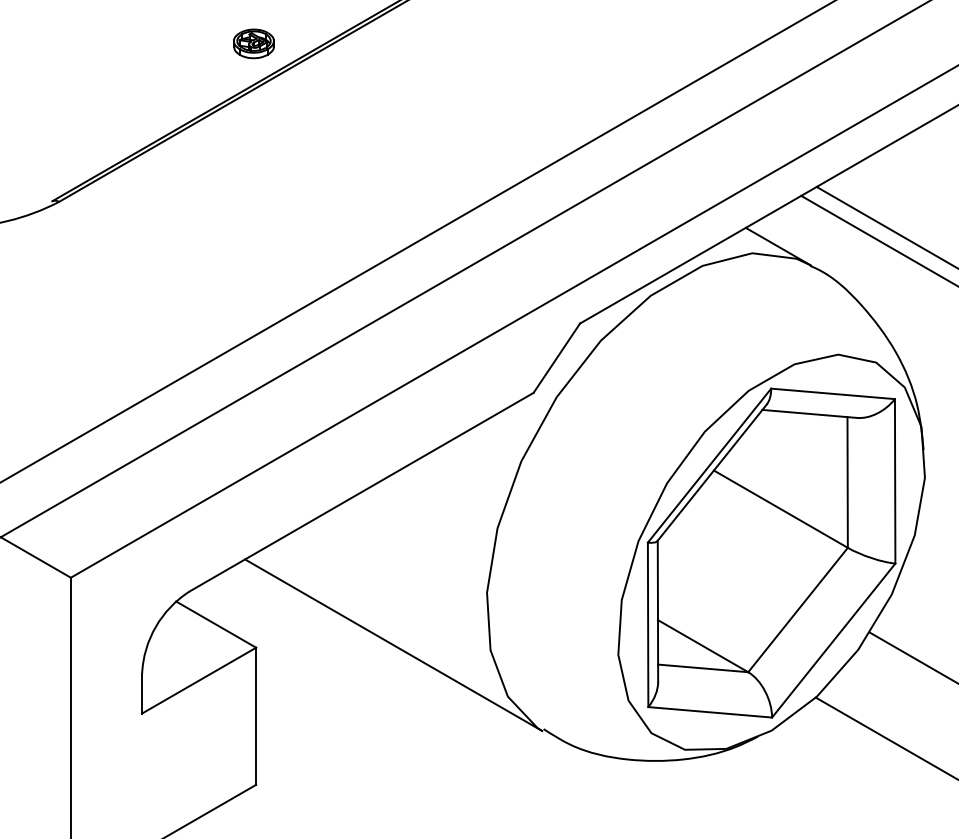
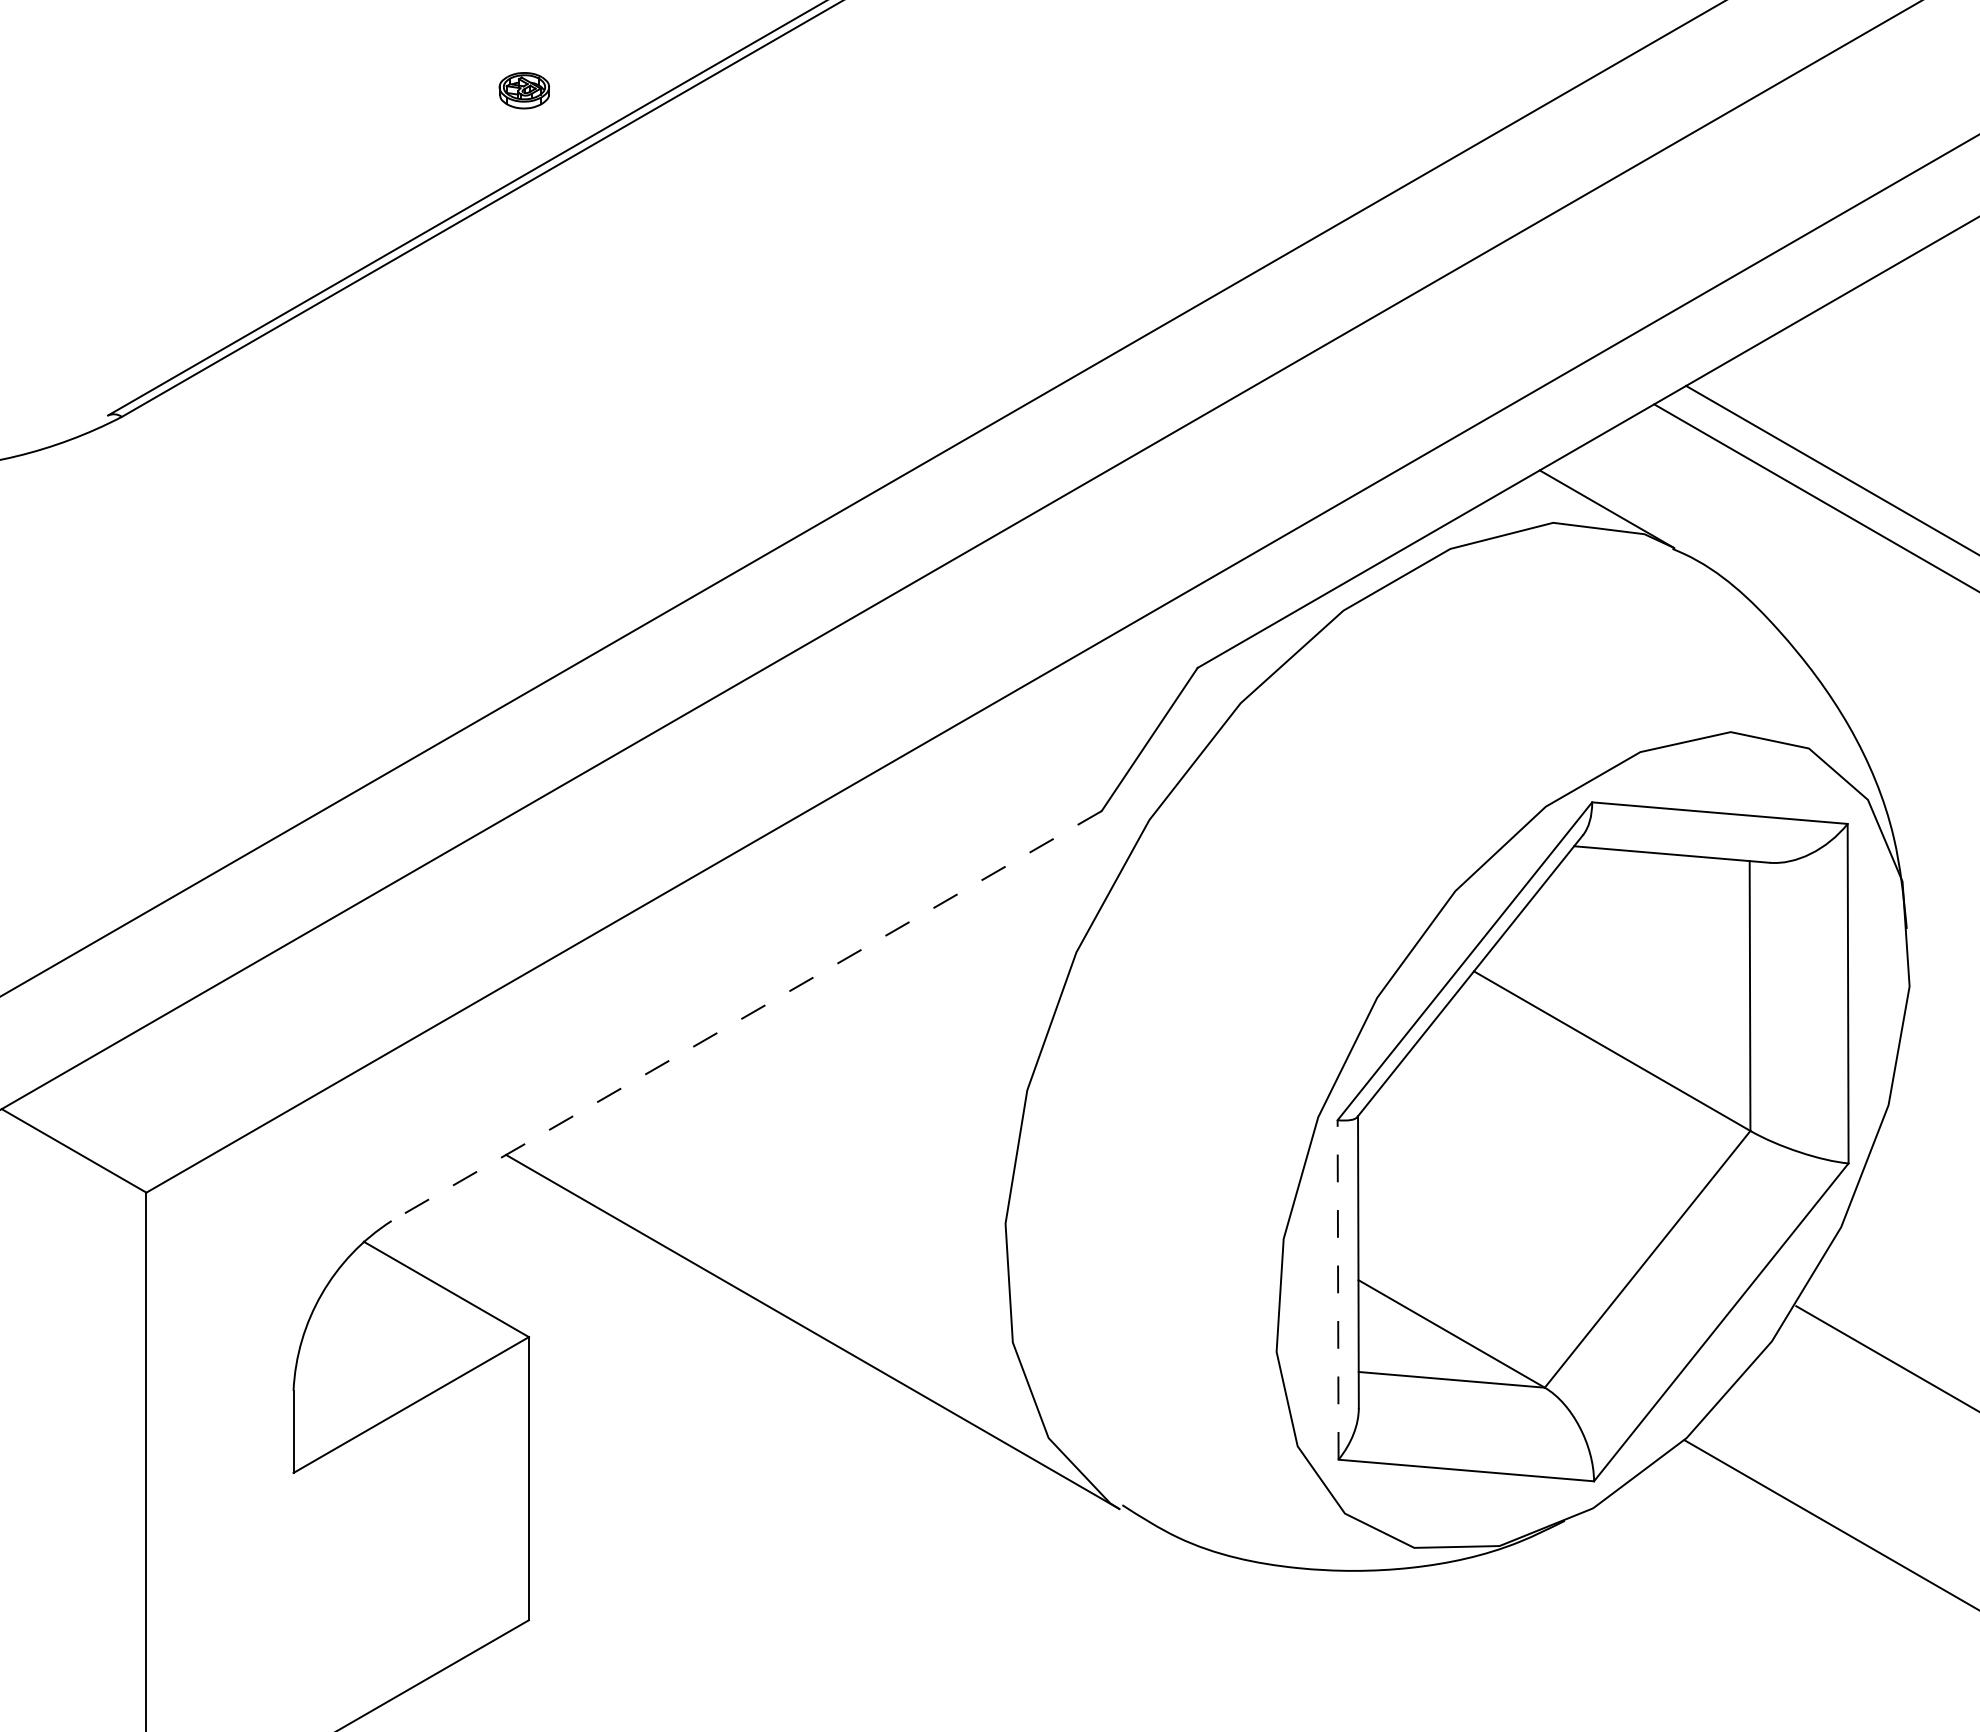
part: (253, 43) -> (523, 89), size x0.6
line: (361, 492) -> (746, 1016), solid -> dashed
line: (648, 624) -> (1338, 1289), solid -> dashed

